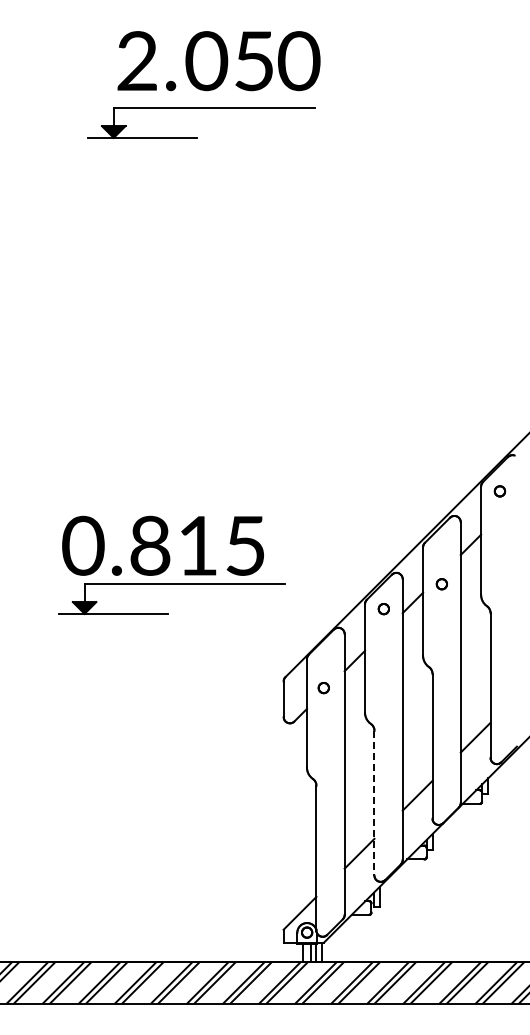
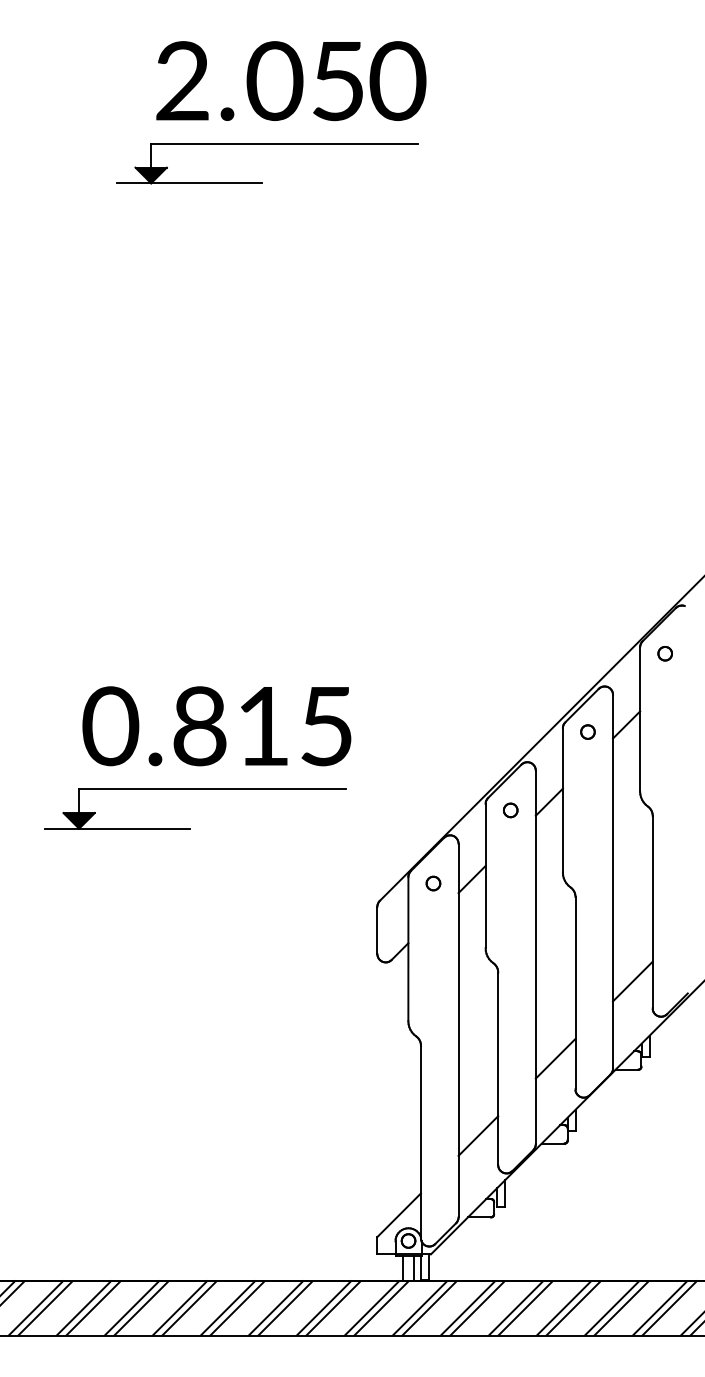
part: (171, 584) -> (194, 789), moved
part: (441, 584) -> (587, 732), moved
part: (323, 688) -> (433, 884), moved
line: (374, 803) -> (498, 1069), dashed -> solid

